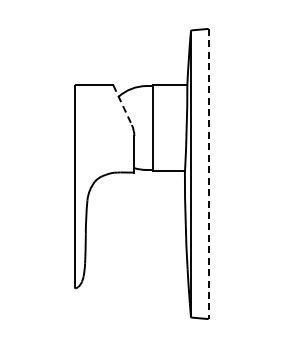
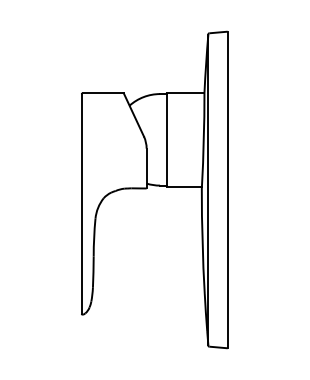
line: (122, 105) -> (133, 115), dashed -> solid
line: (208, 174) -> (227, 190), dashed -> solid

